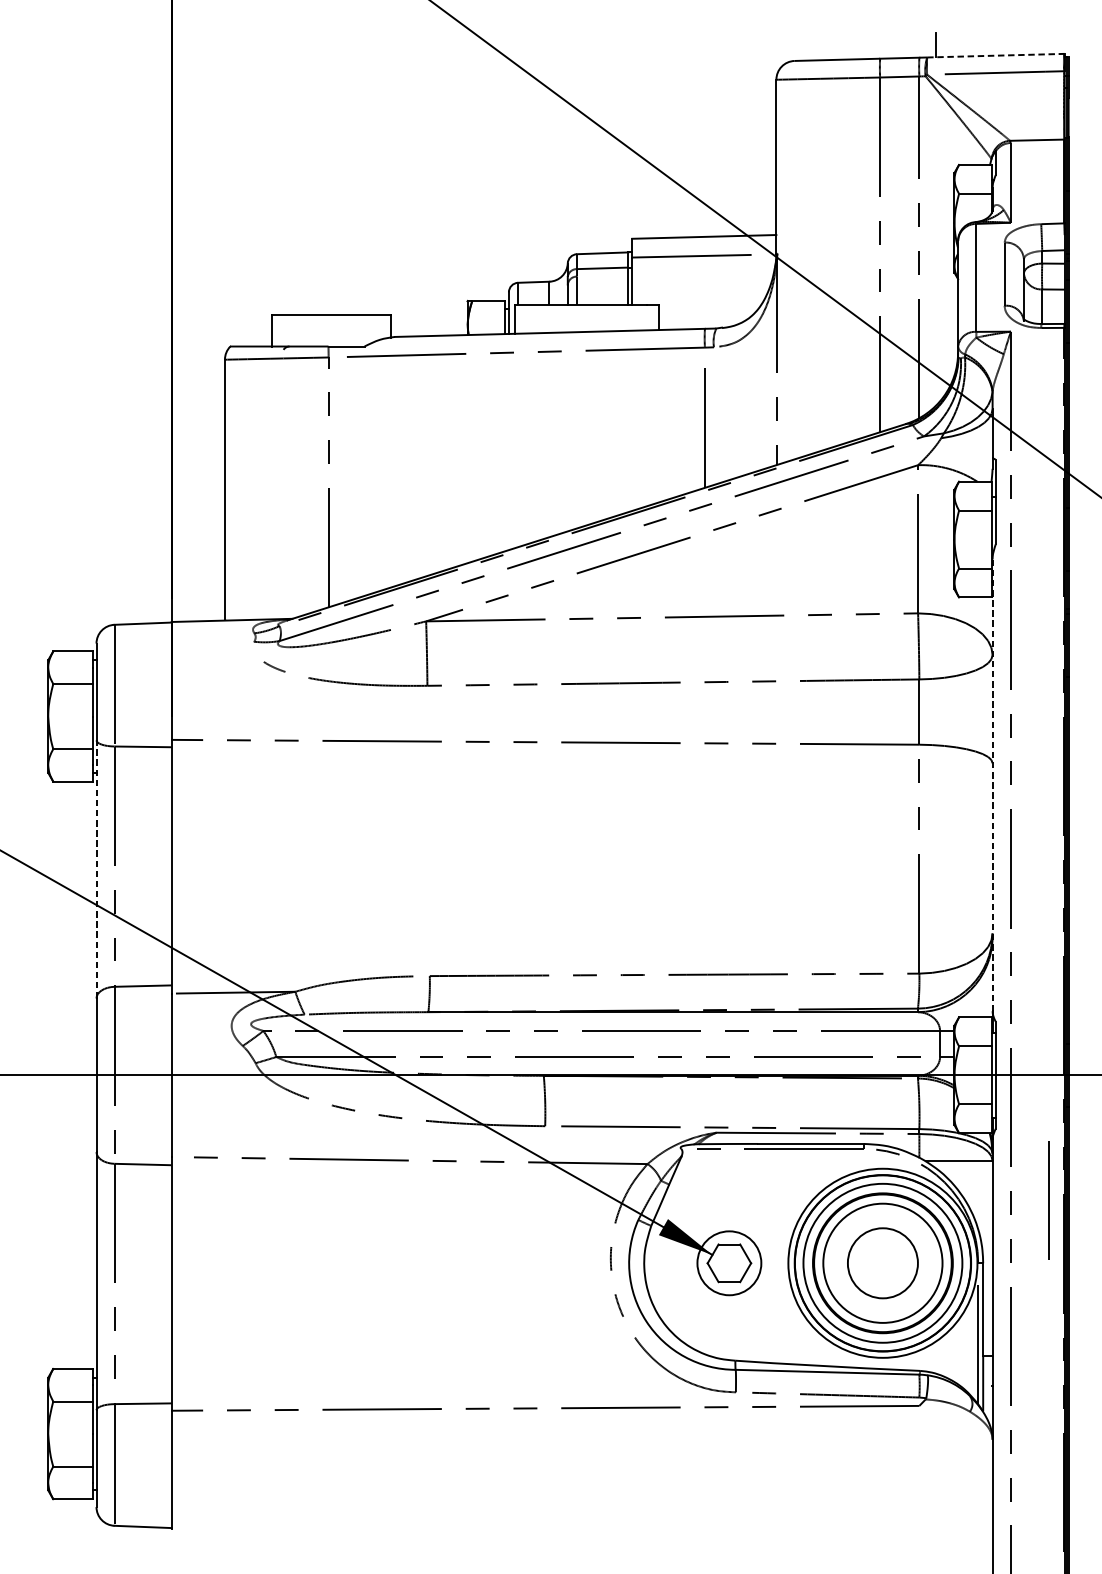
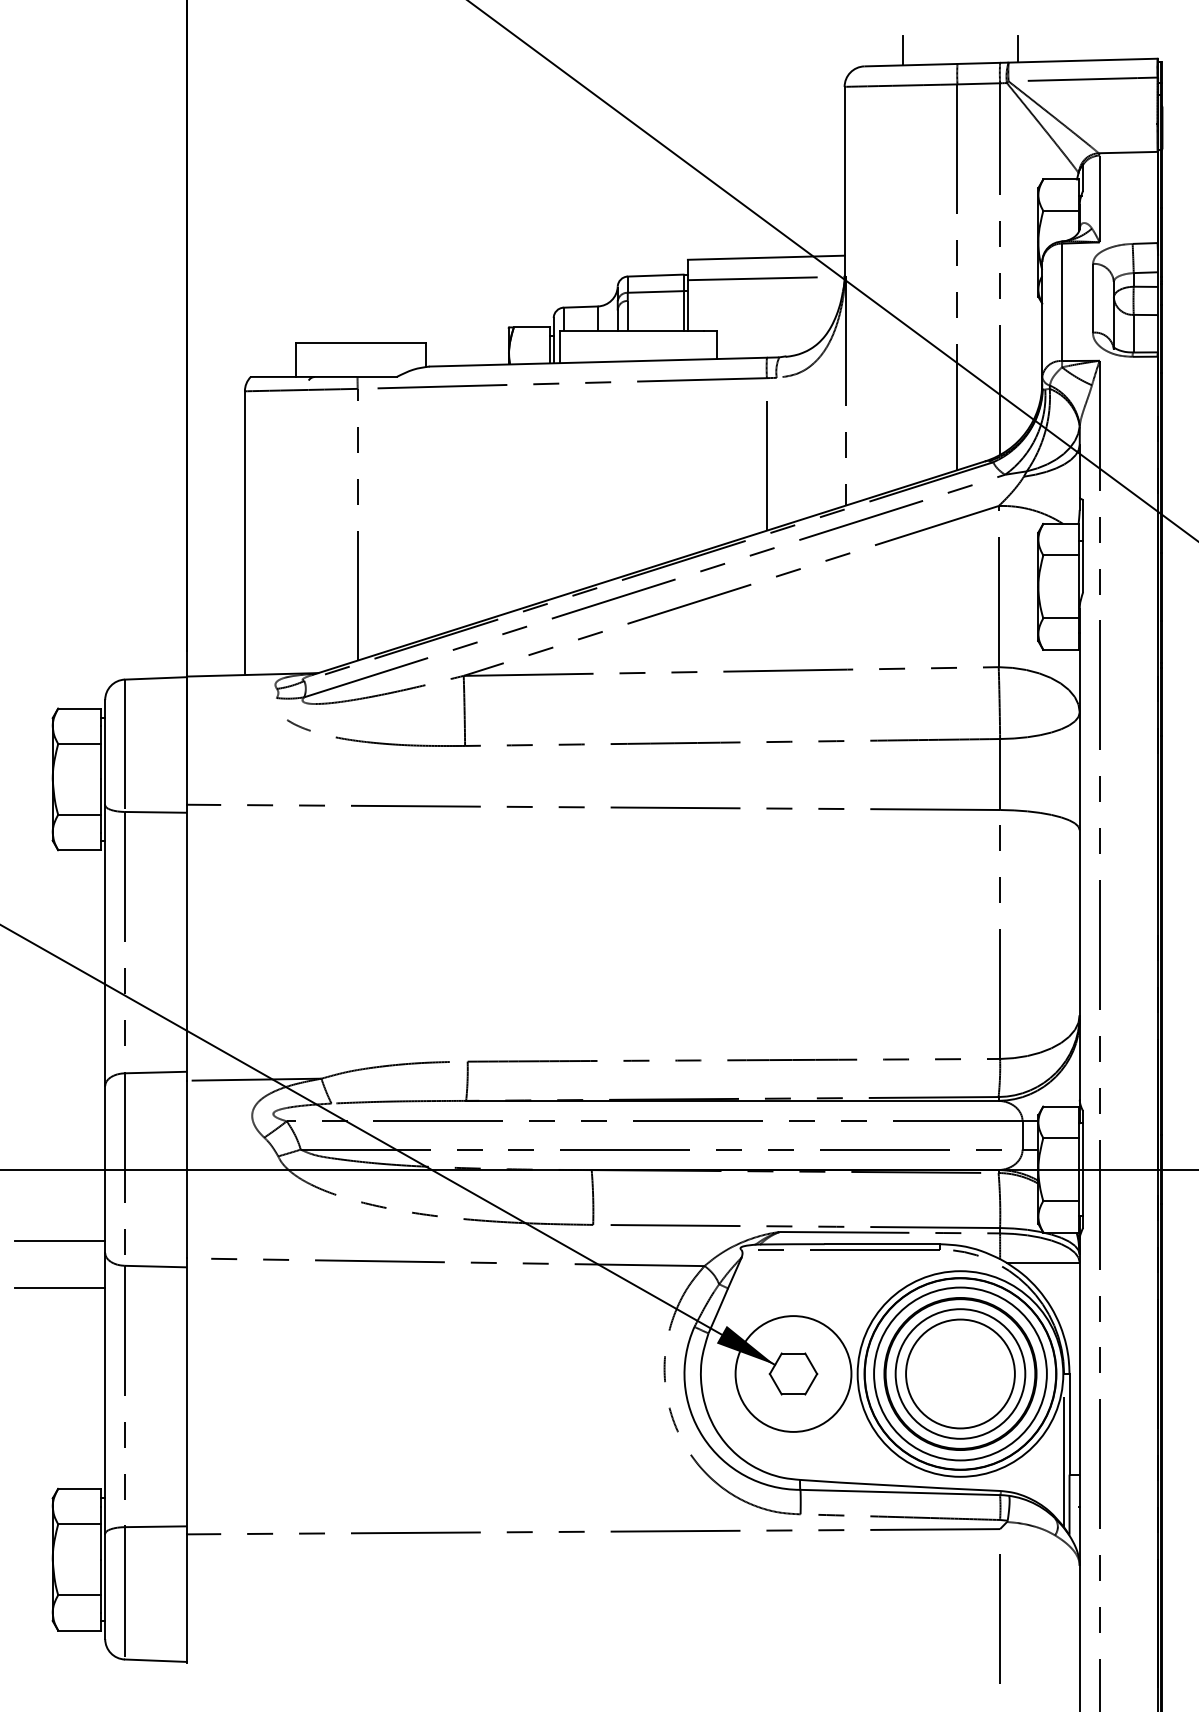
line: (829, 46) -> (902, 50), added
line: (996, 55) -> (1083, 60), dashed -> solid
line: (992, 785) -> (1079, 854), dashed -> solid
line: (96, 869) -> (105, 945), dashed -> solid
line: (54, 1141) -> (59, 1241), added
line: (55, 1183) -> (60, 1287), added
line: (1048, 1200) -> (999, 1618), moved
circle: (729, 1262) -> (793, 1373), size x1.67
circle: (882, 1262) -> (960, 1373), size x1.43

